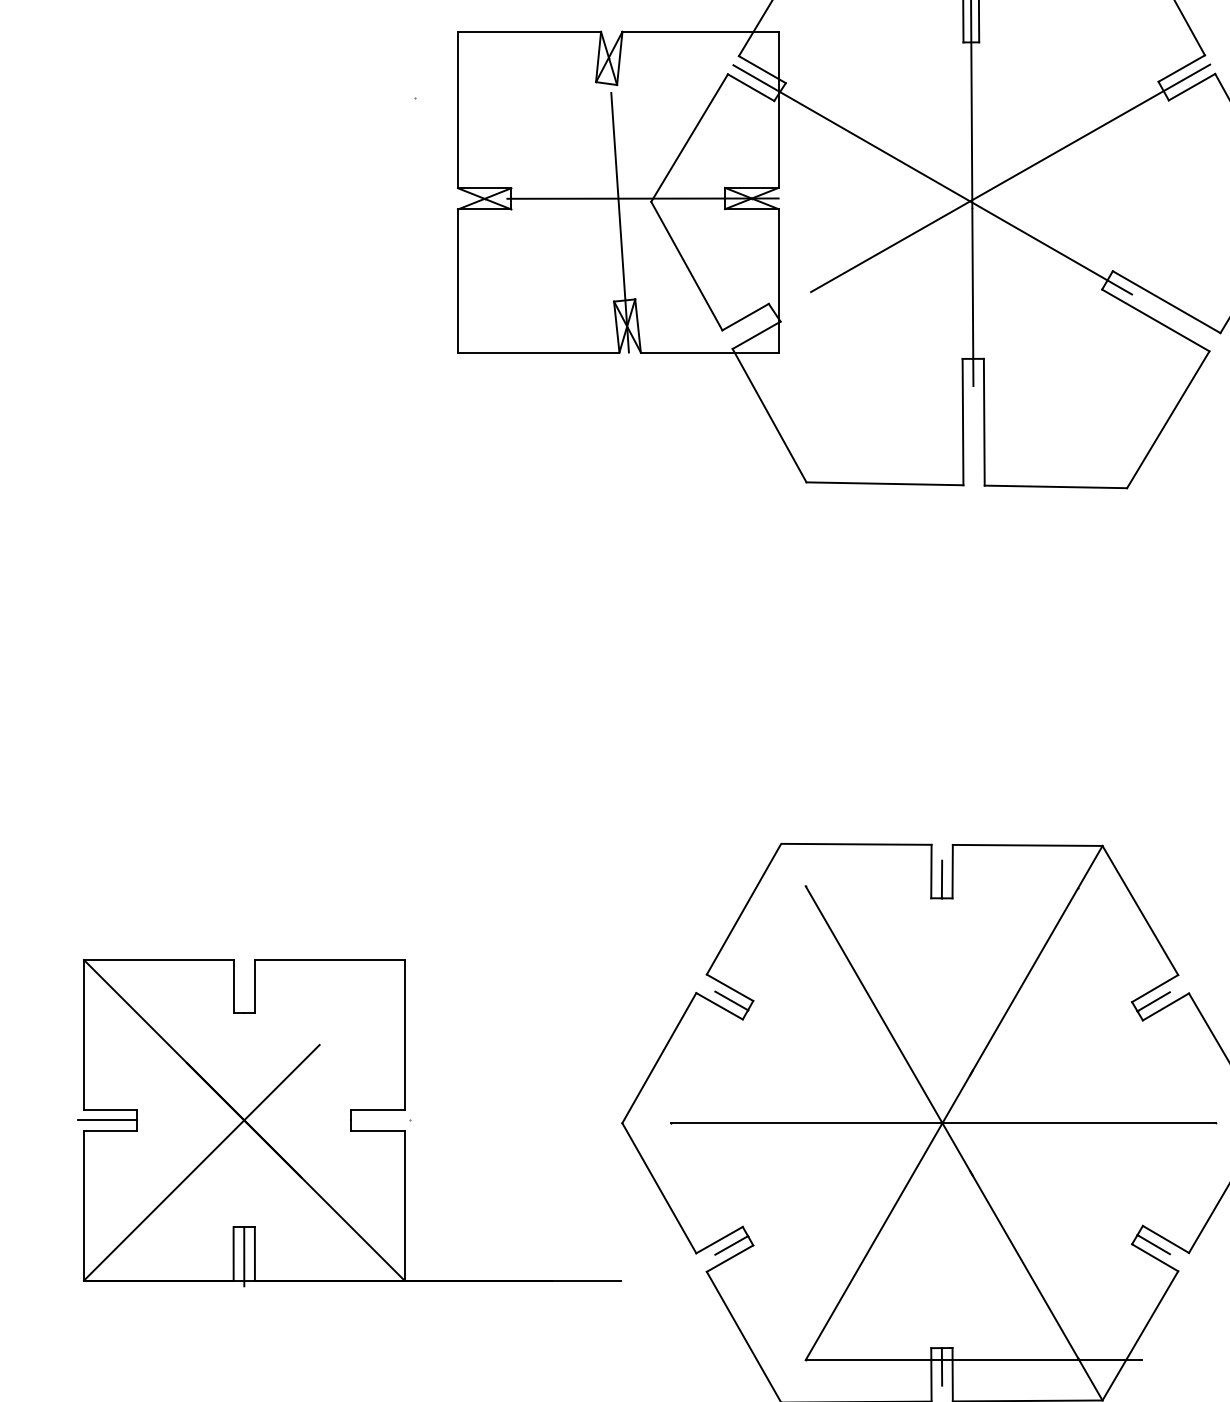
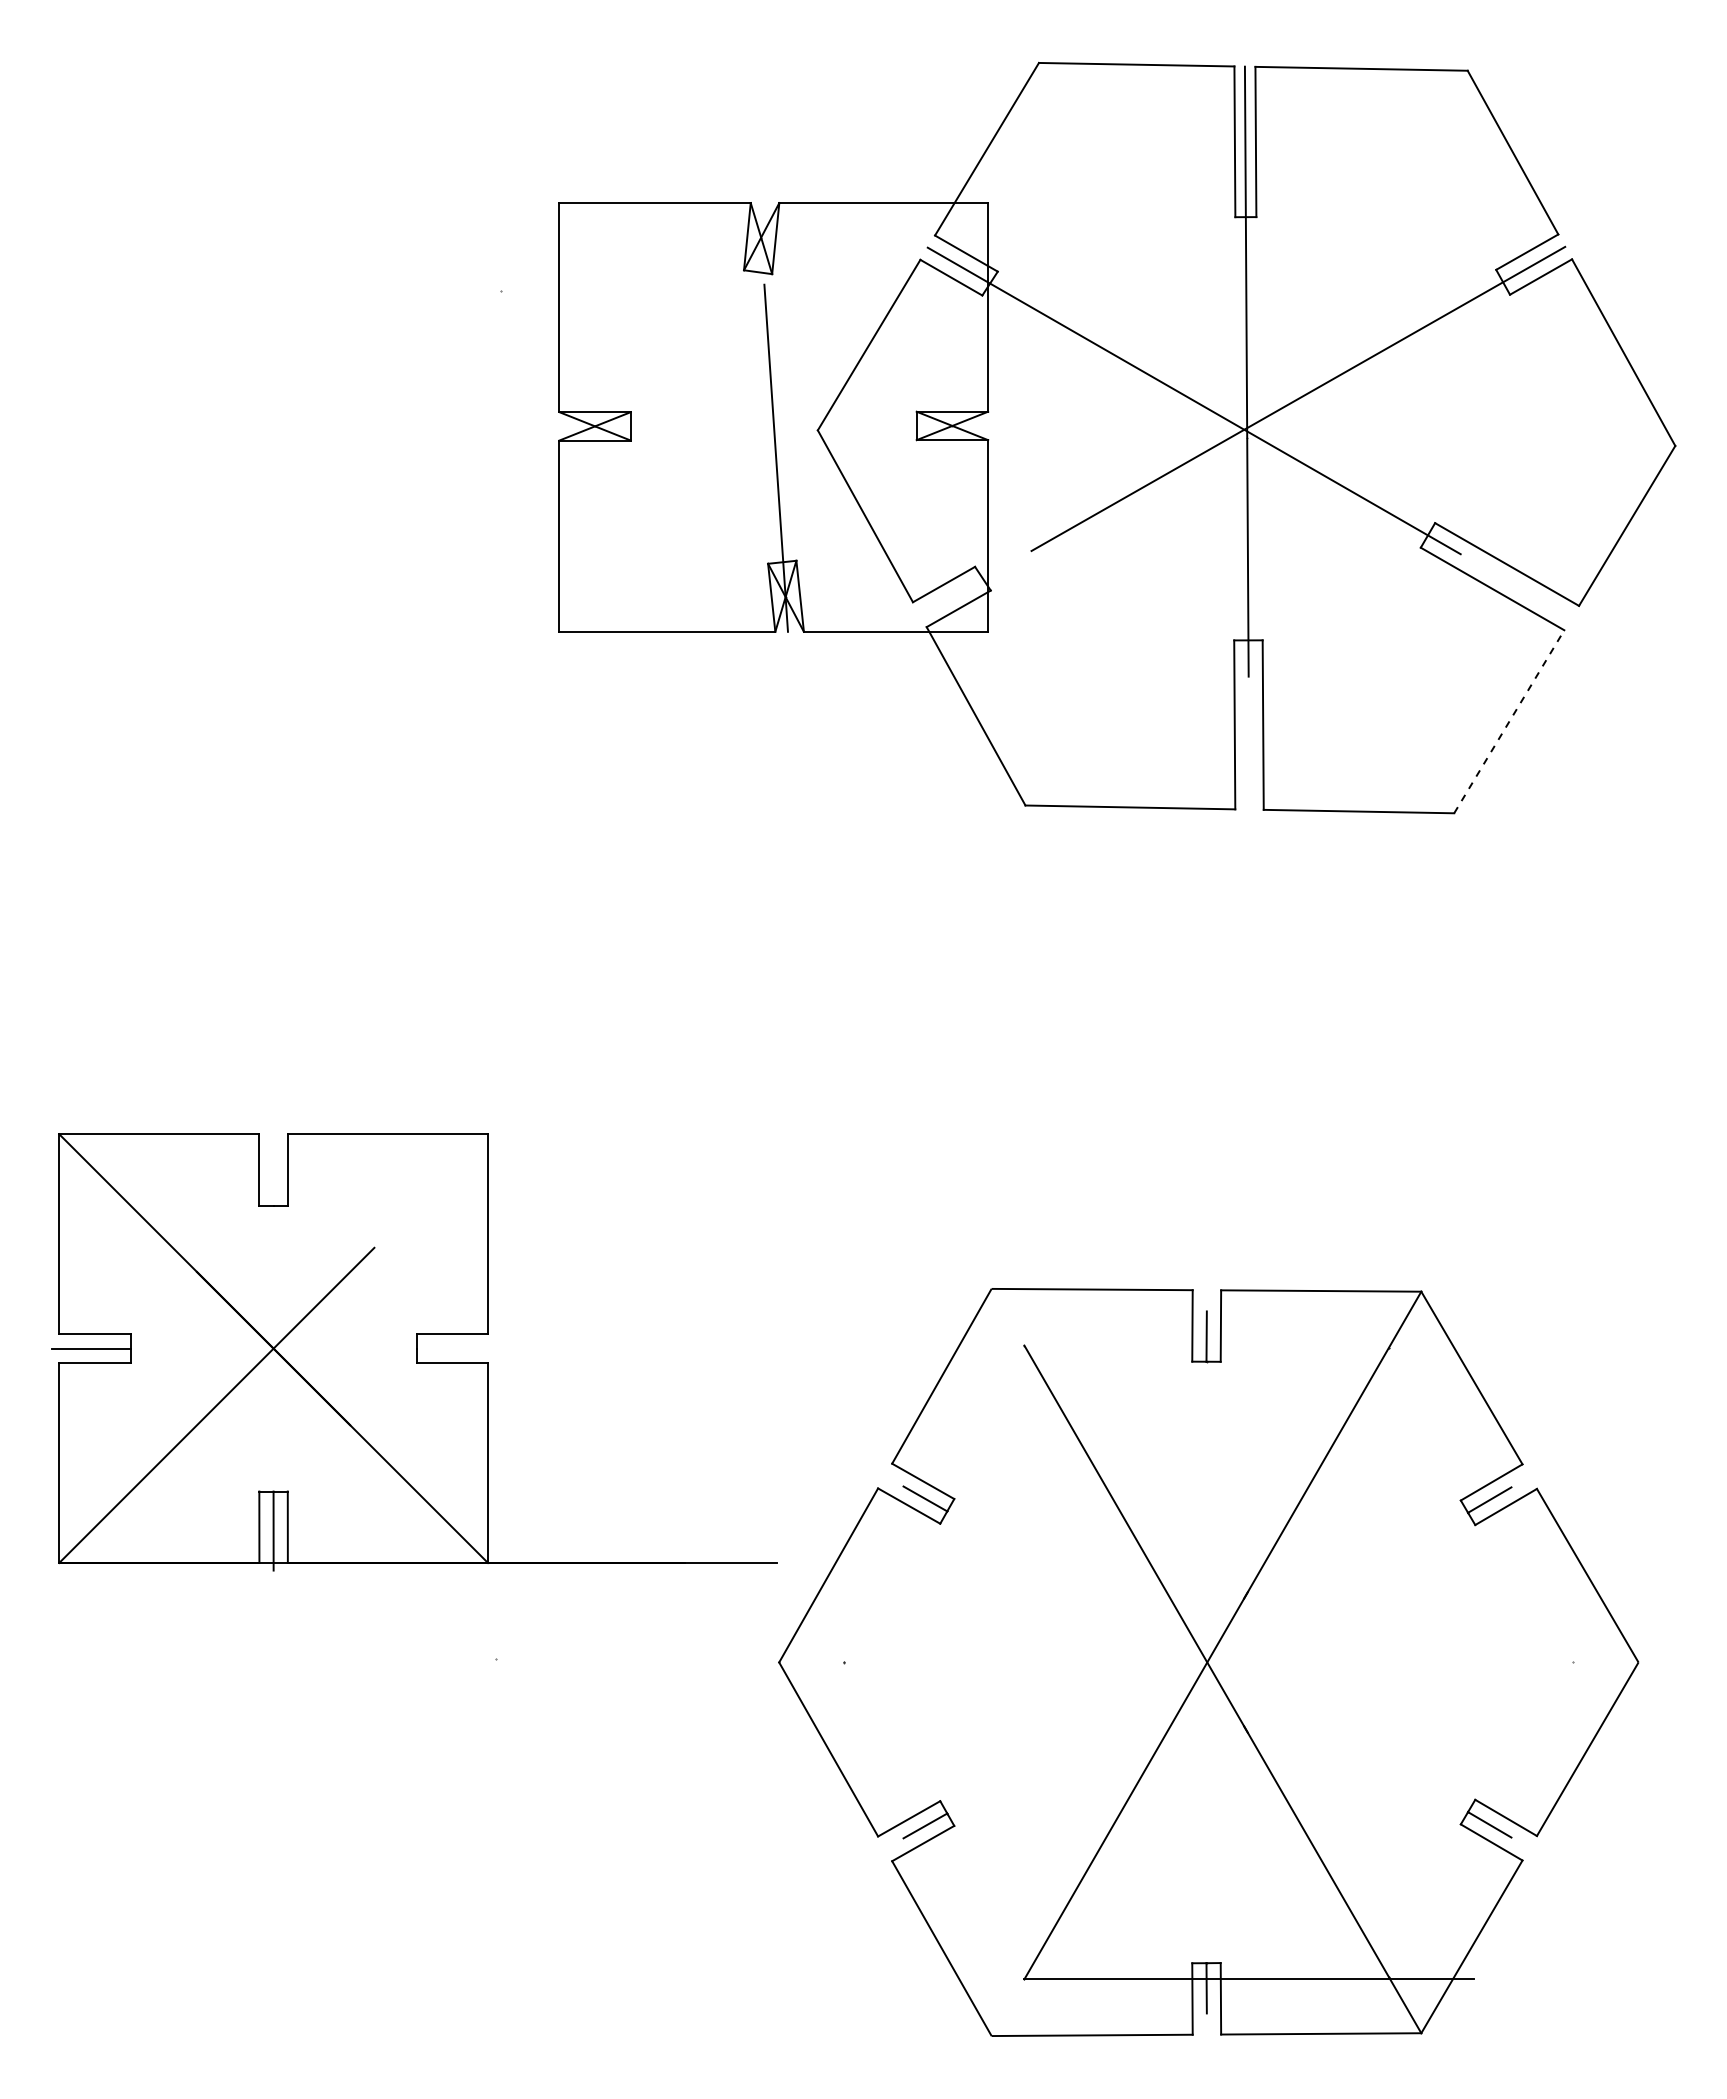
line: (642, 198) -> (806, 425), removed
line: (1168, 419) -> (1509, 721), solid -> dashed
part: (349, 1123) -> (414, 1352), moved
line: (943, 1123) -> (1208, 1662), removed

